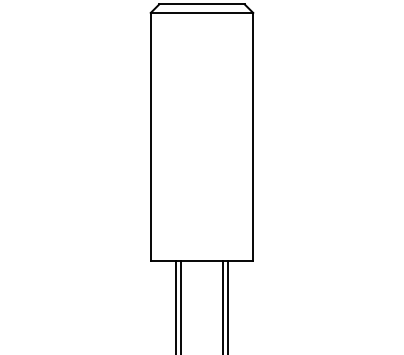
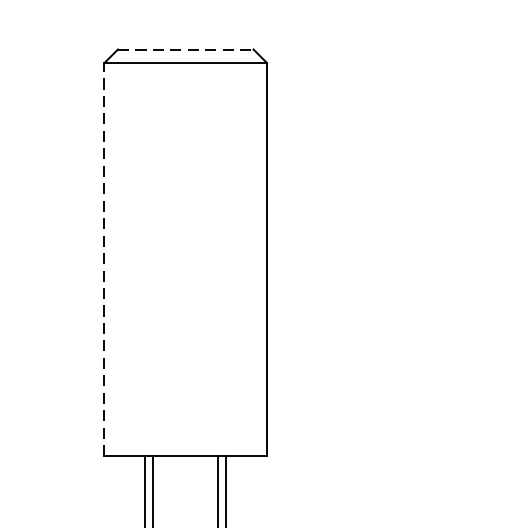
line: (202, 4) -> (186, 49), solid -> dashed
line: (150, 136) -> (104, 259), solid -> dashed

